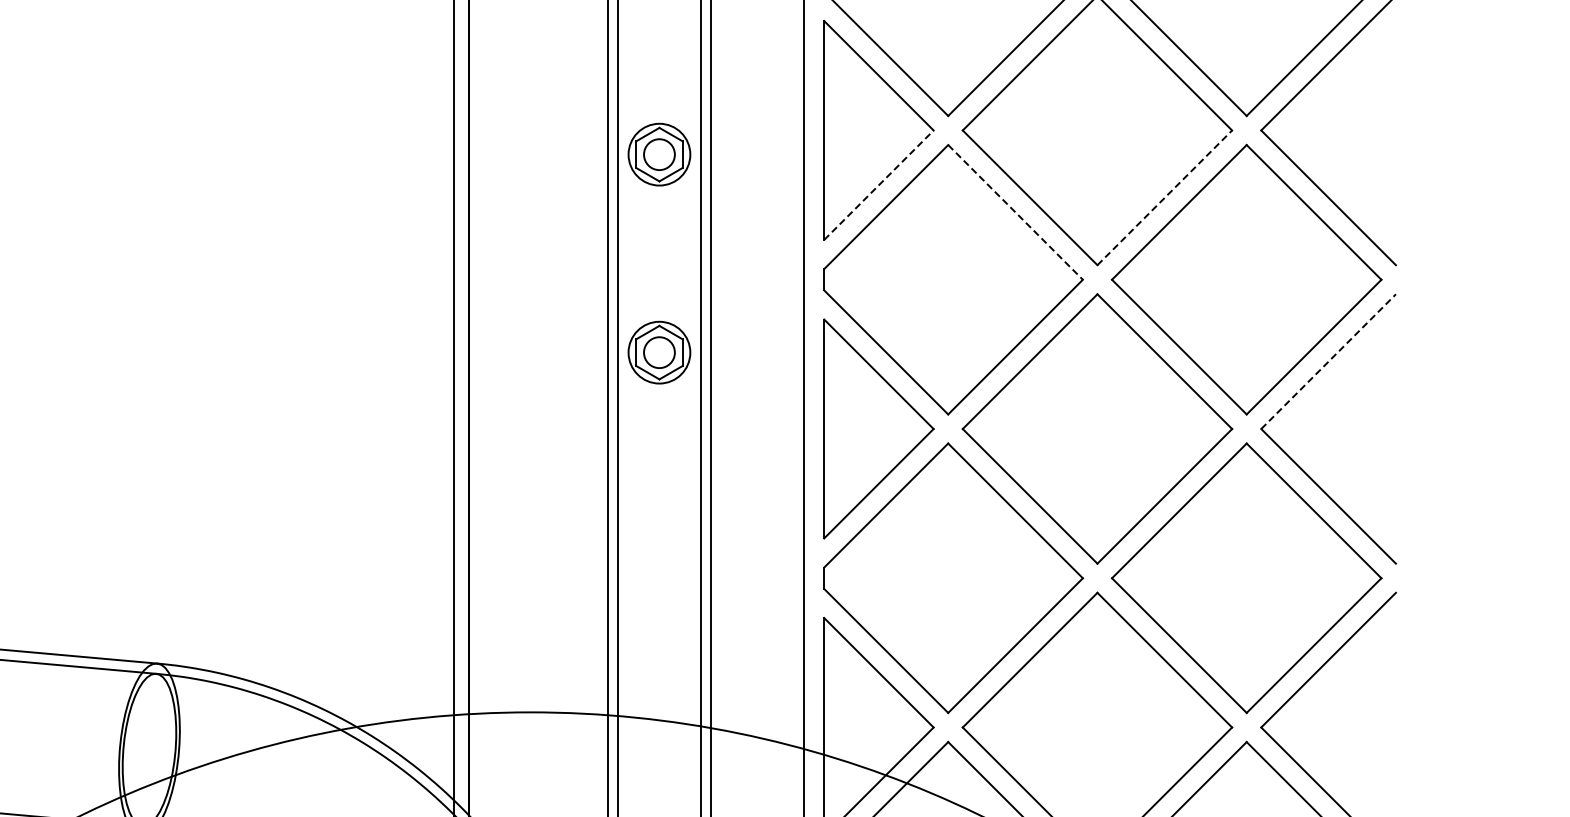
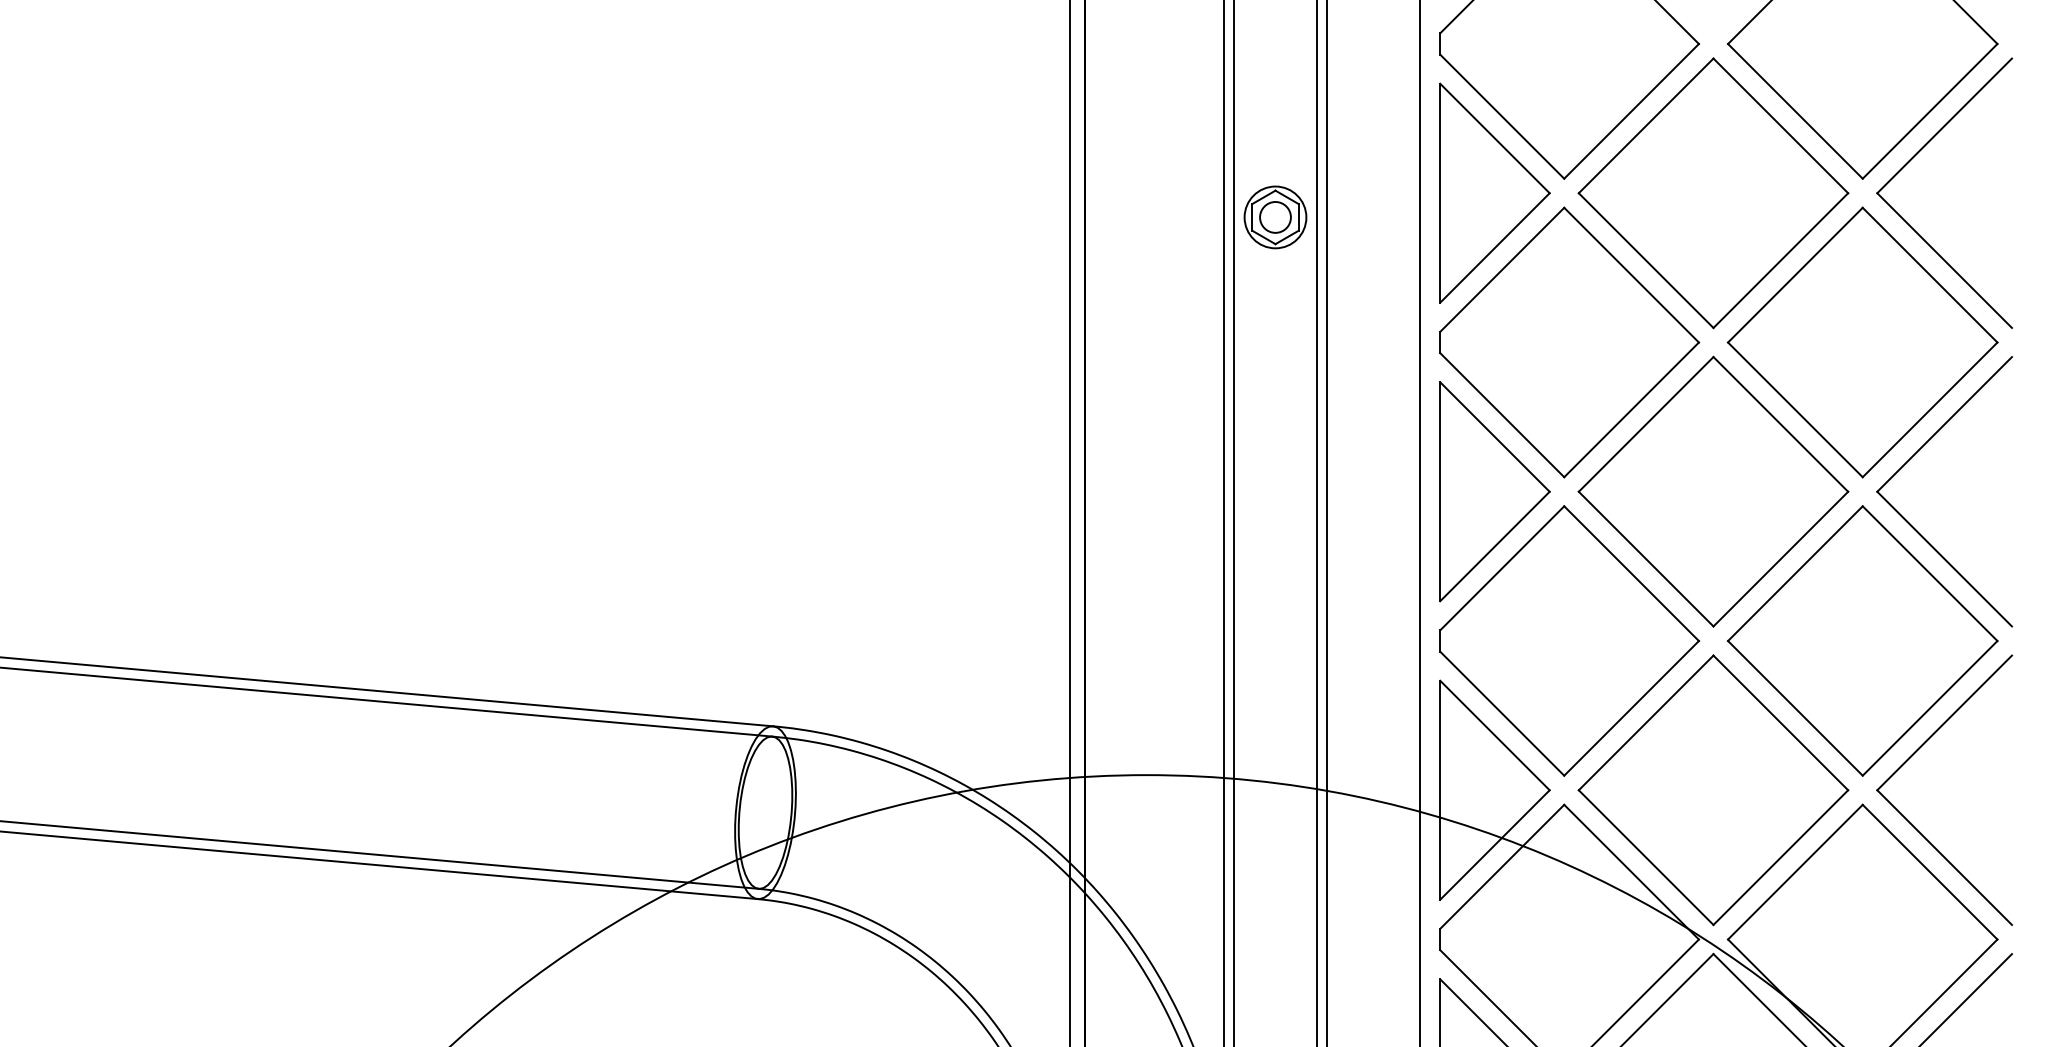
line: (879, 184) -> (1495, 247), dashed -> solid
line: (1165, 197) -> (1781, 260), dashed -> solid
line: (1015, 212) -> (1631, 275), dashed -> solid
part: (659, 352) -> (1275, 415), removed
line: (1329, 361) -> (1945, 424), dashed -> solid

